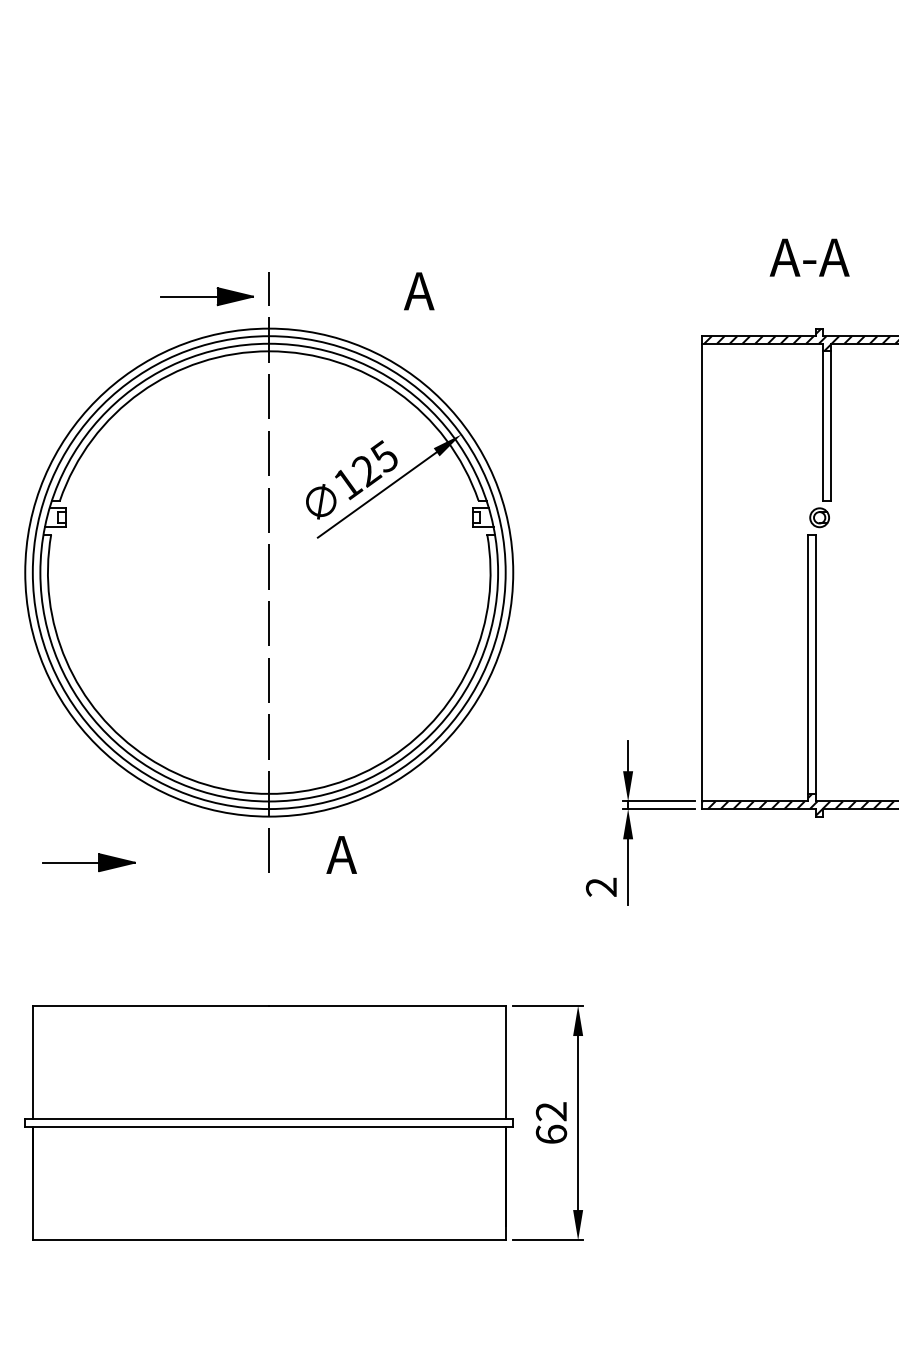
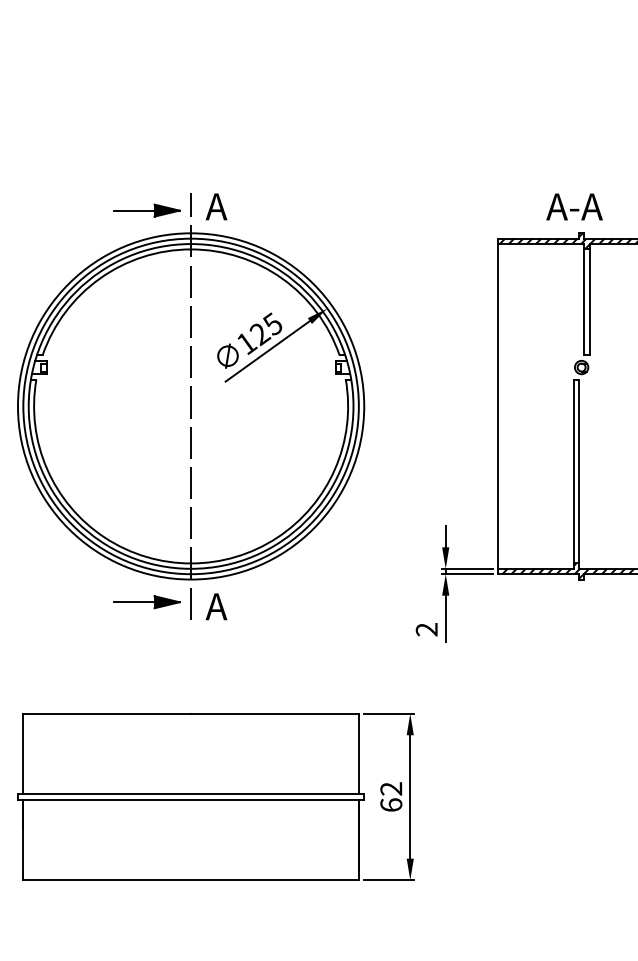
text: (809, 256) -> (574, 206), moved
text: (419, 290) -> (216, 206), moved
text: (341, 854) -> (216, 606), moved
part: (87, 863) -> (146, 602), moved

